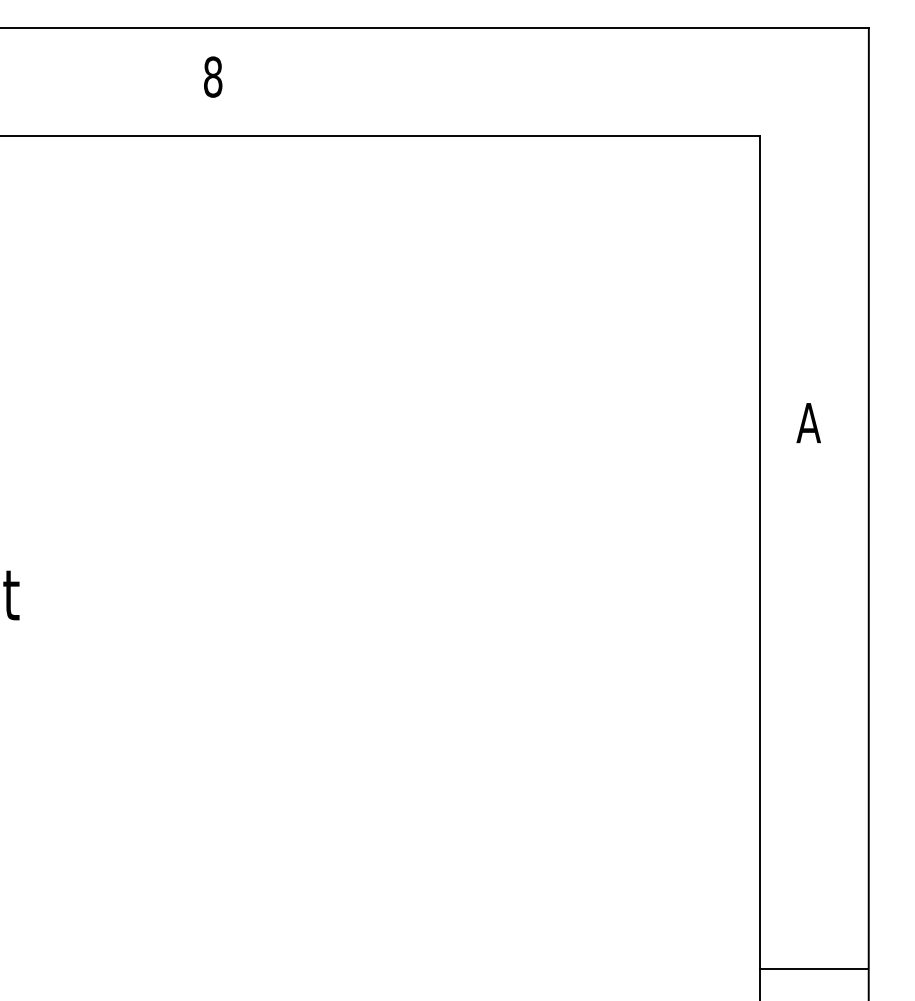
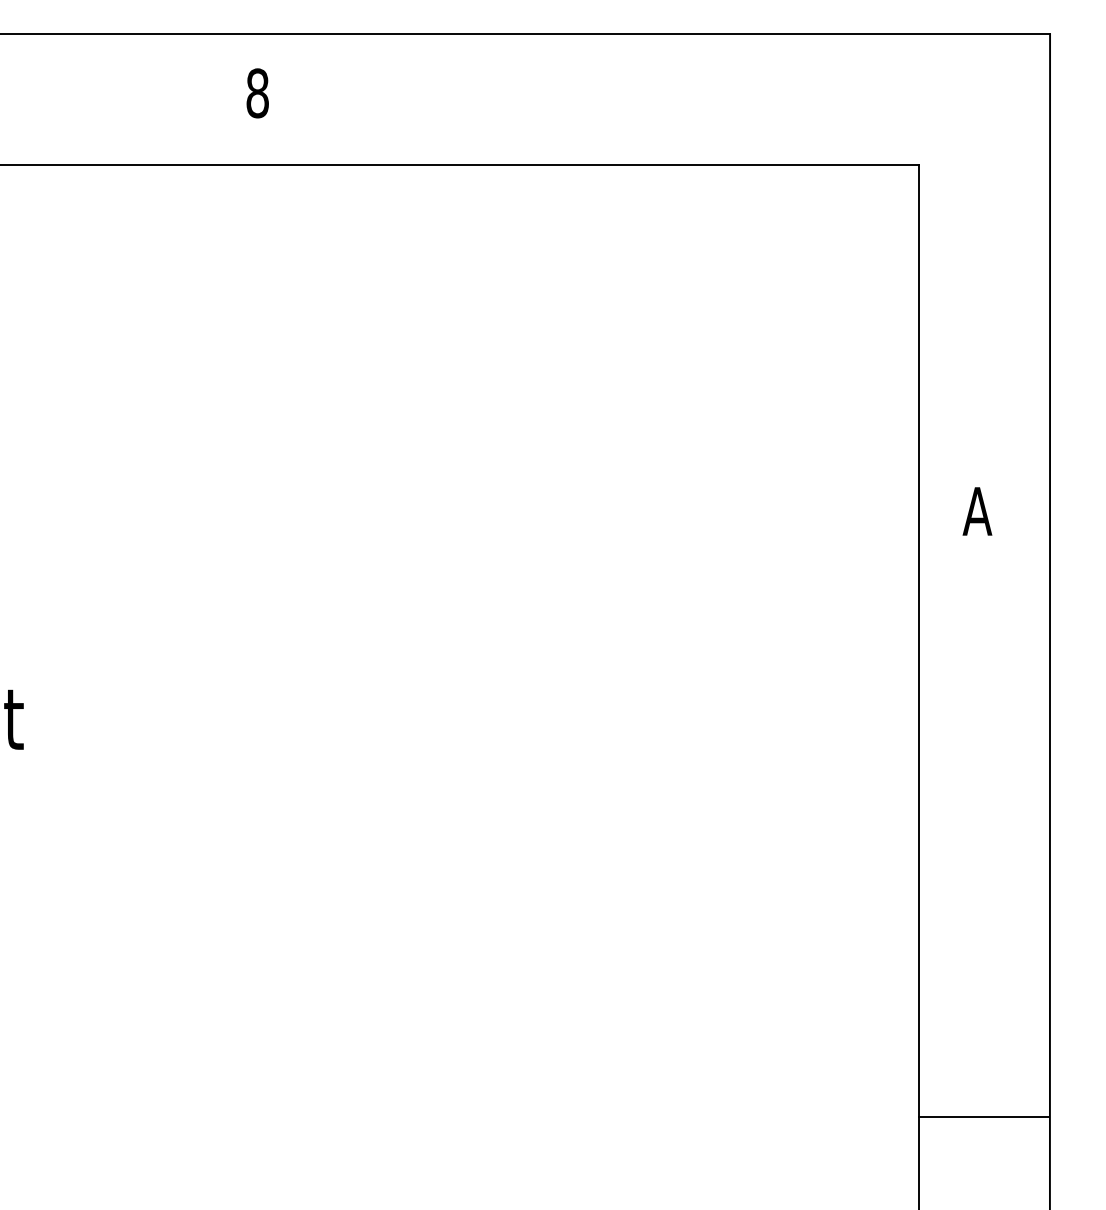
line: (814, 968) -> (984, 1116), moved

